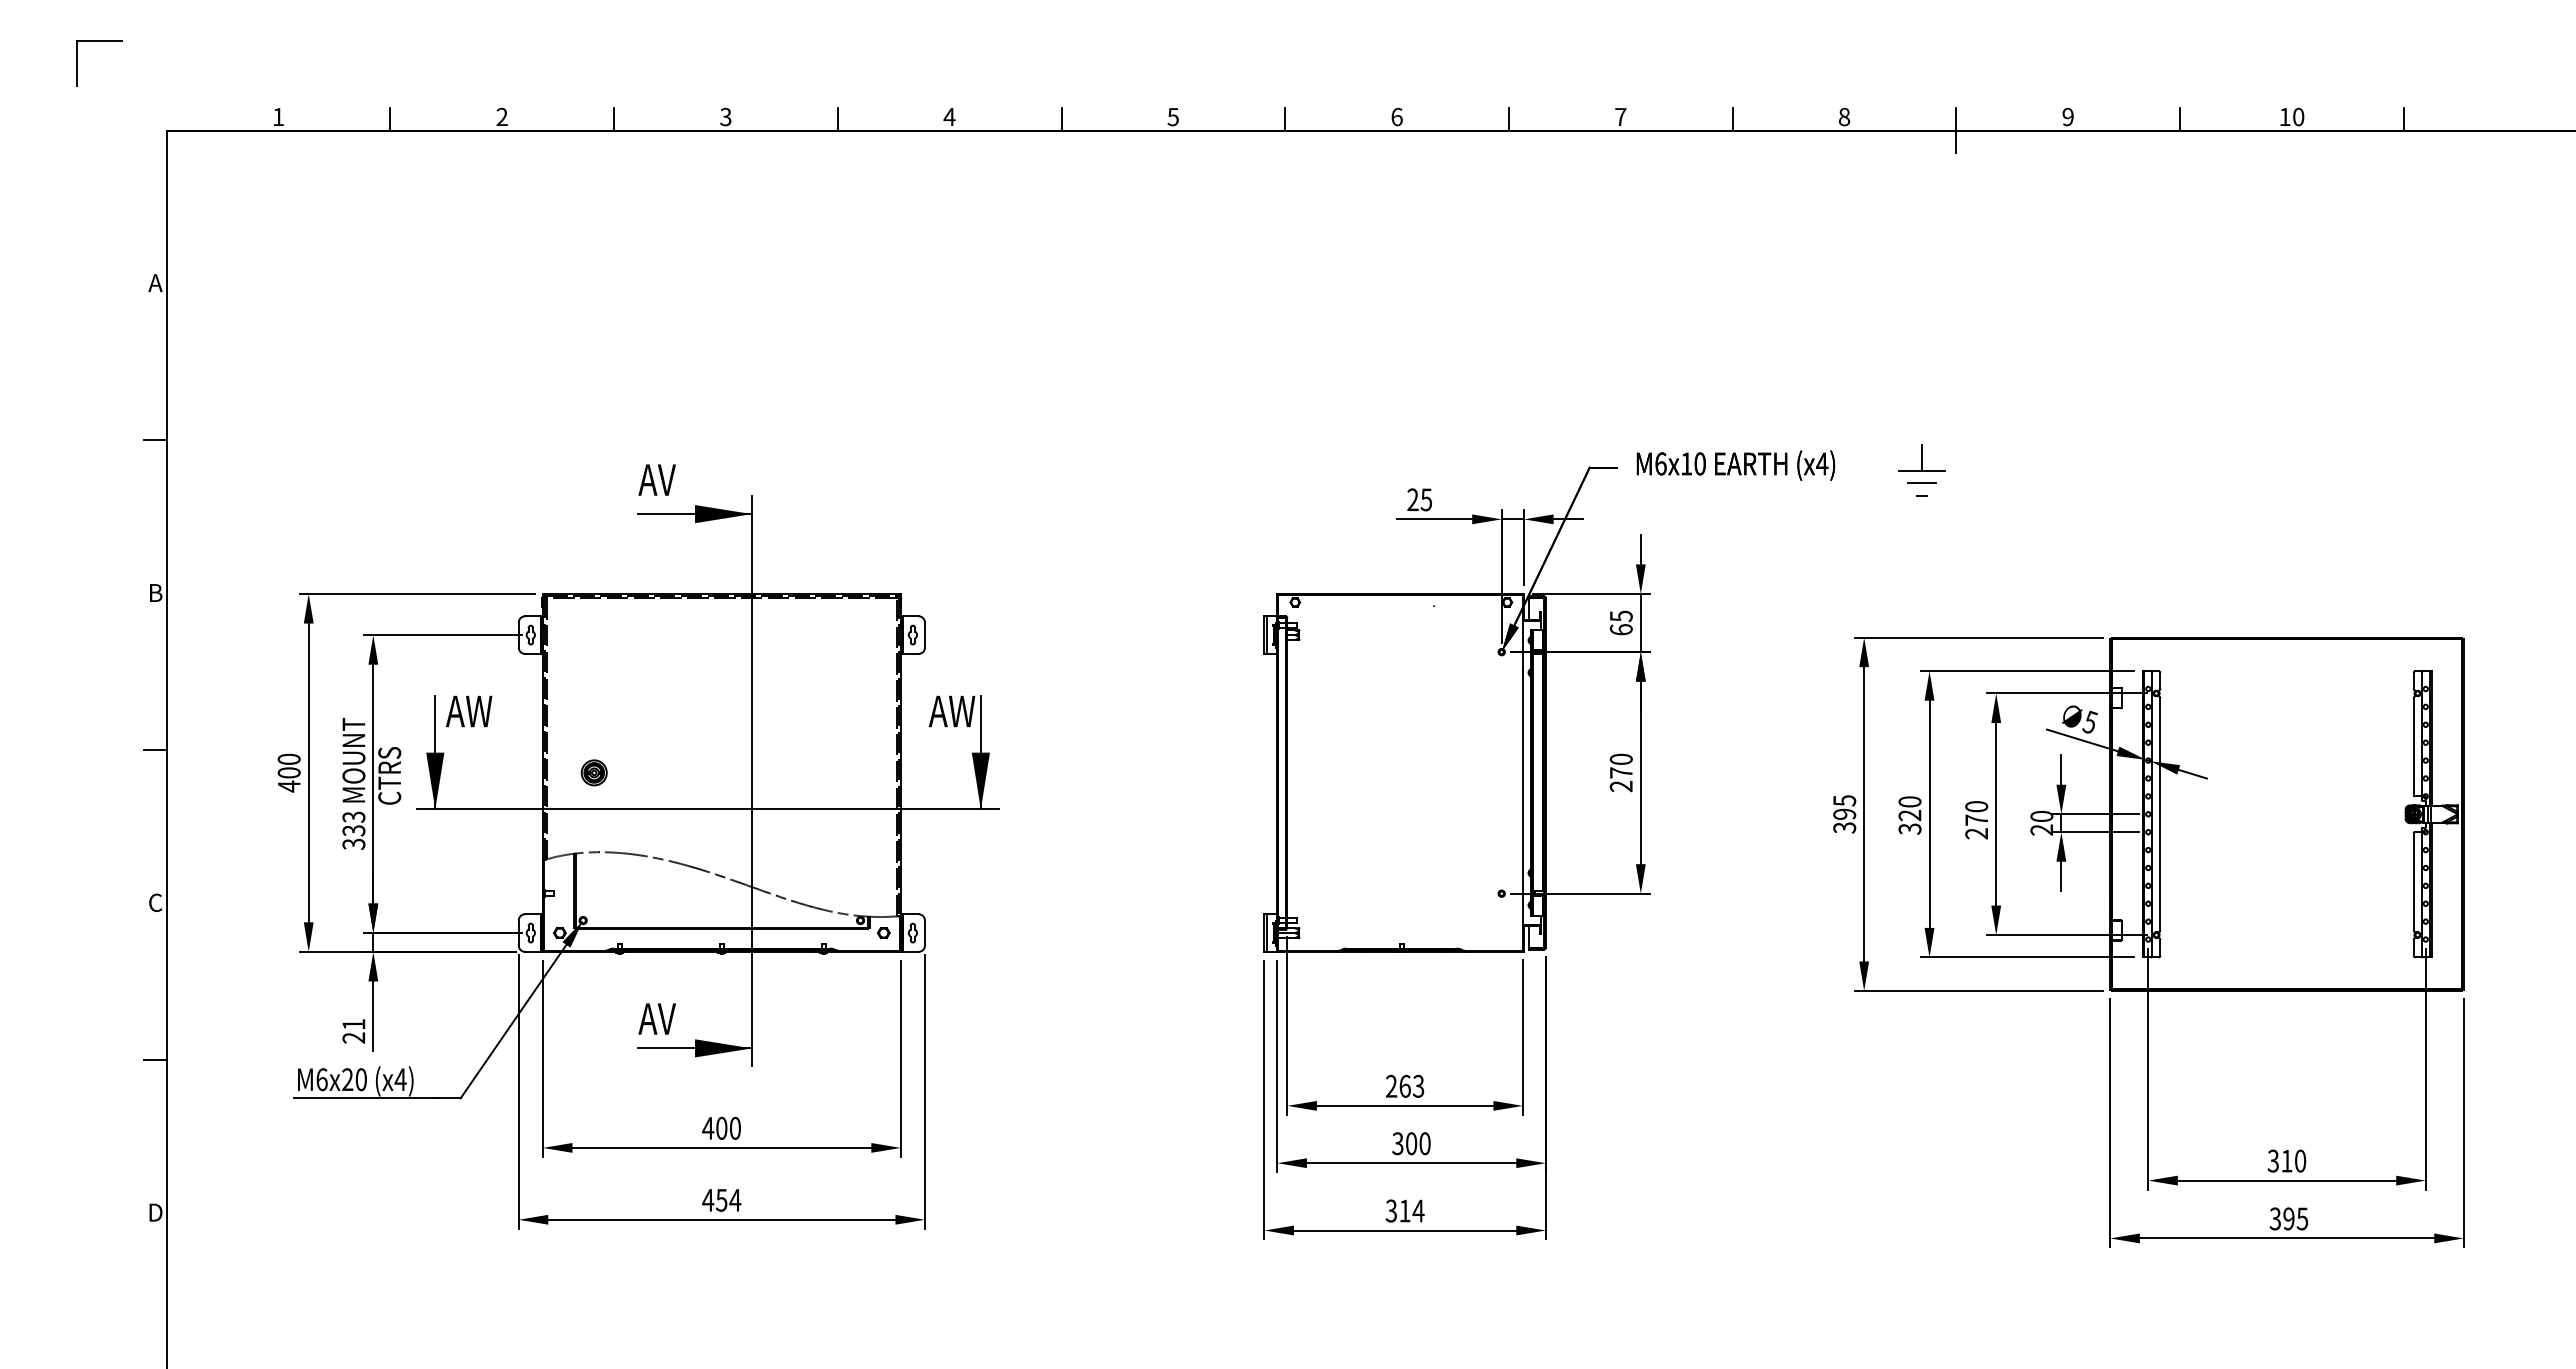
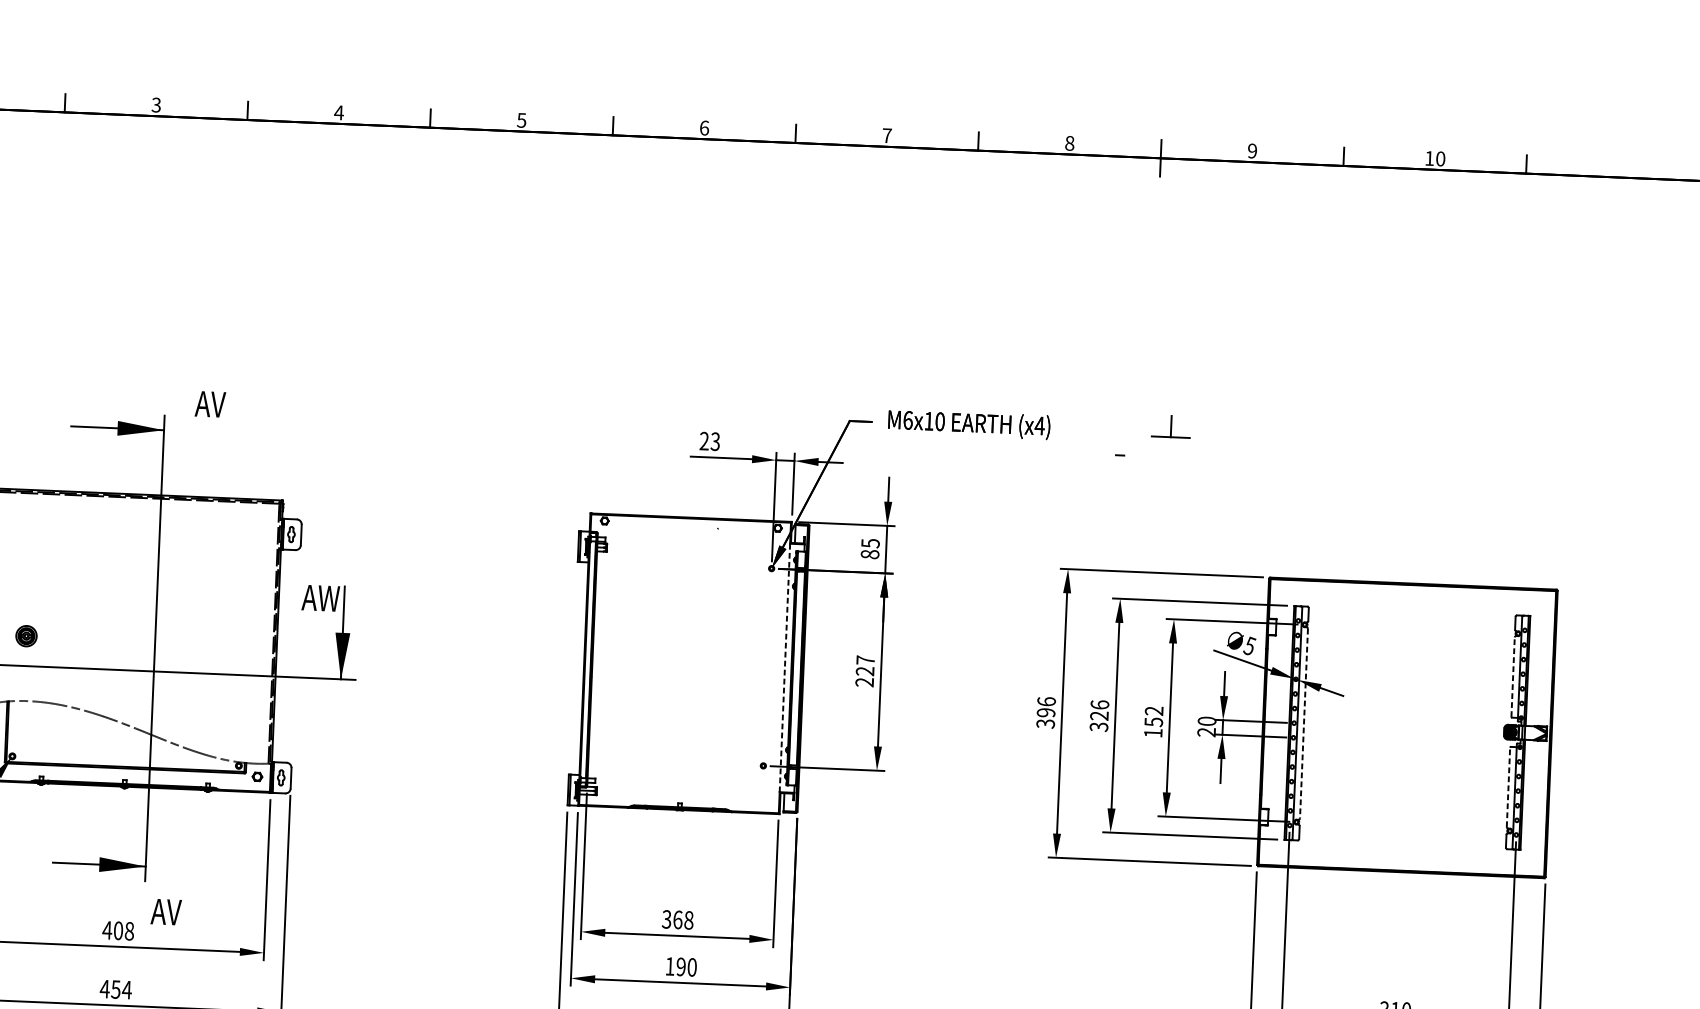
part: (1921, 457) -> (1170, 426), moved
text: (656, 479) -> (209, 403), moved
line: (1921, 483) -> (1120, 445), removed
text: (1426, 499) -> (715, 441), 25 -> 23
text: (1620, 629) -> (869, 554), 65 -> 85
line: (2413, 746) -> (1512, 676), solid -> dashed
text: (1620, 765) -> (864, 665), 270 -> 227
line: (1523, 772) -> (785, 667), solid -> dashed
text: (1844, 800) -> (1046, 701), 395 -> 396
text: (1909, 801) -> (1099, 704), 320 -> 326
line: (2160, 814) -> (1304, 723), solid -> dashed
text: (1976, 820) -> (1153, 722), 270 -> 152
line: (2413, 881) -> (1508, 787), solid -> dashed
text: (656, 1018) -> (165, 911), moved
text: (1404, 1086) -> (677, 920), 263 -> 368
text: (734, 1128) -> (128, 931), 400 -> 408
text: (1404, 1143) -> (675, 966), 300 -> 190

